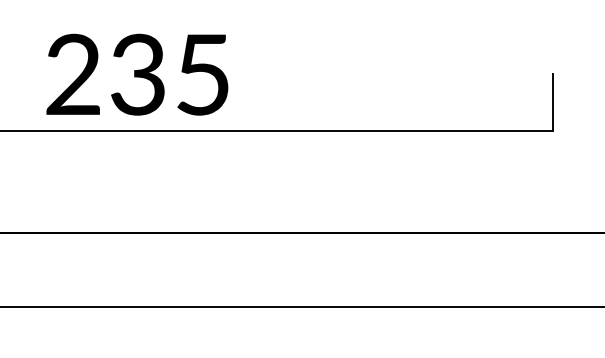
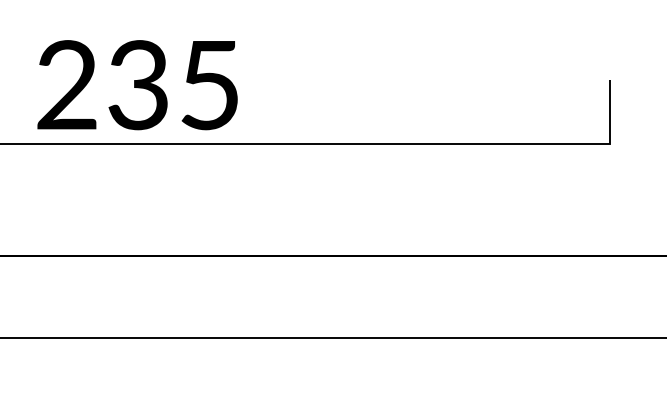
text: (137, 75) -> (137, 85), moved

